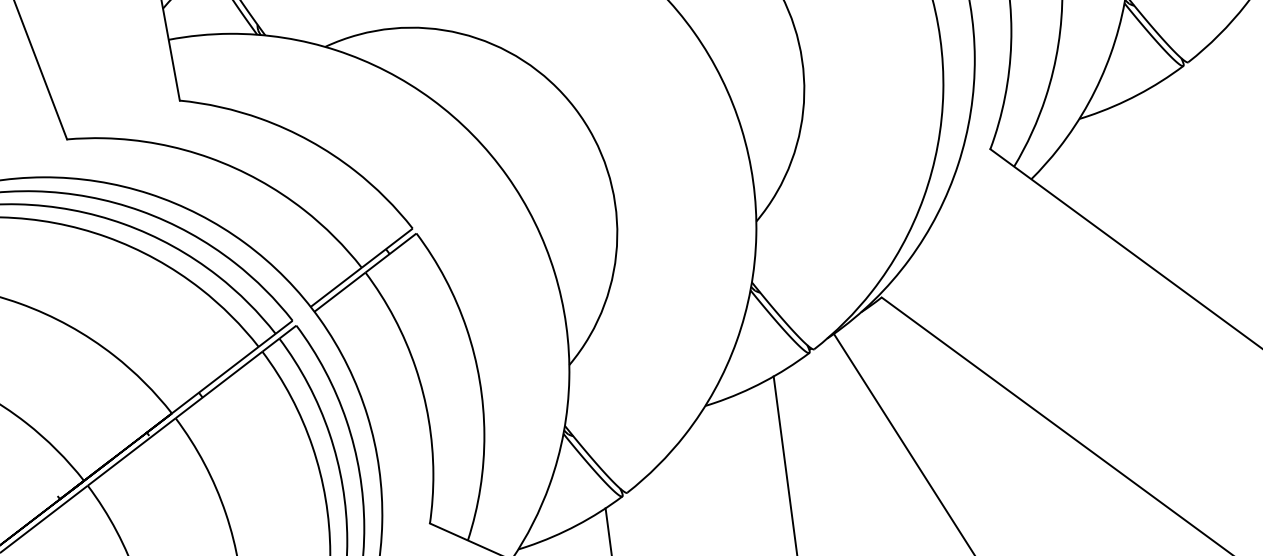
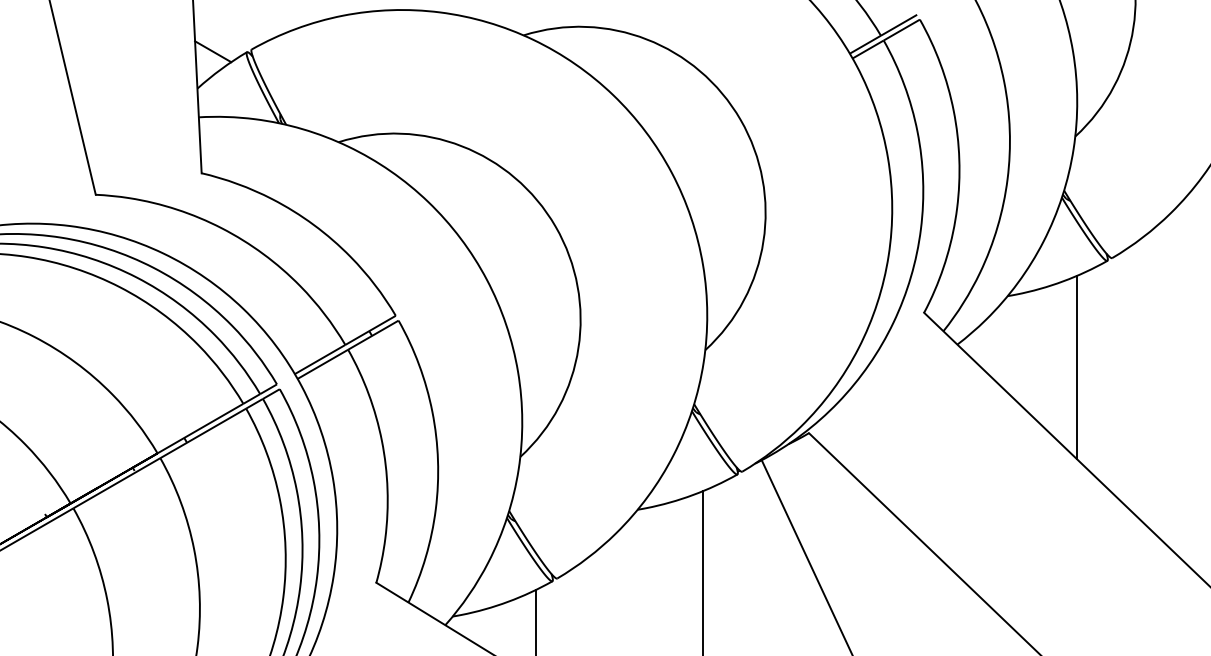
line: (1164, 187) -> (1076, 367), added

